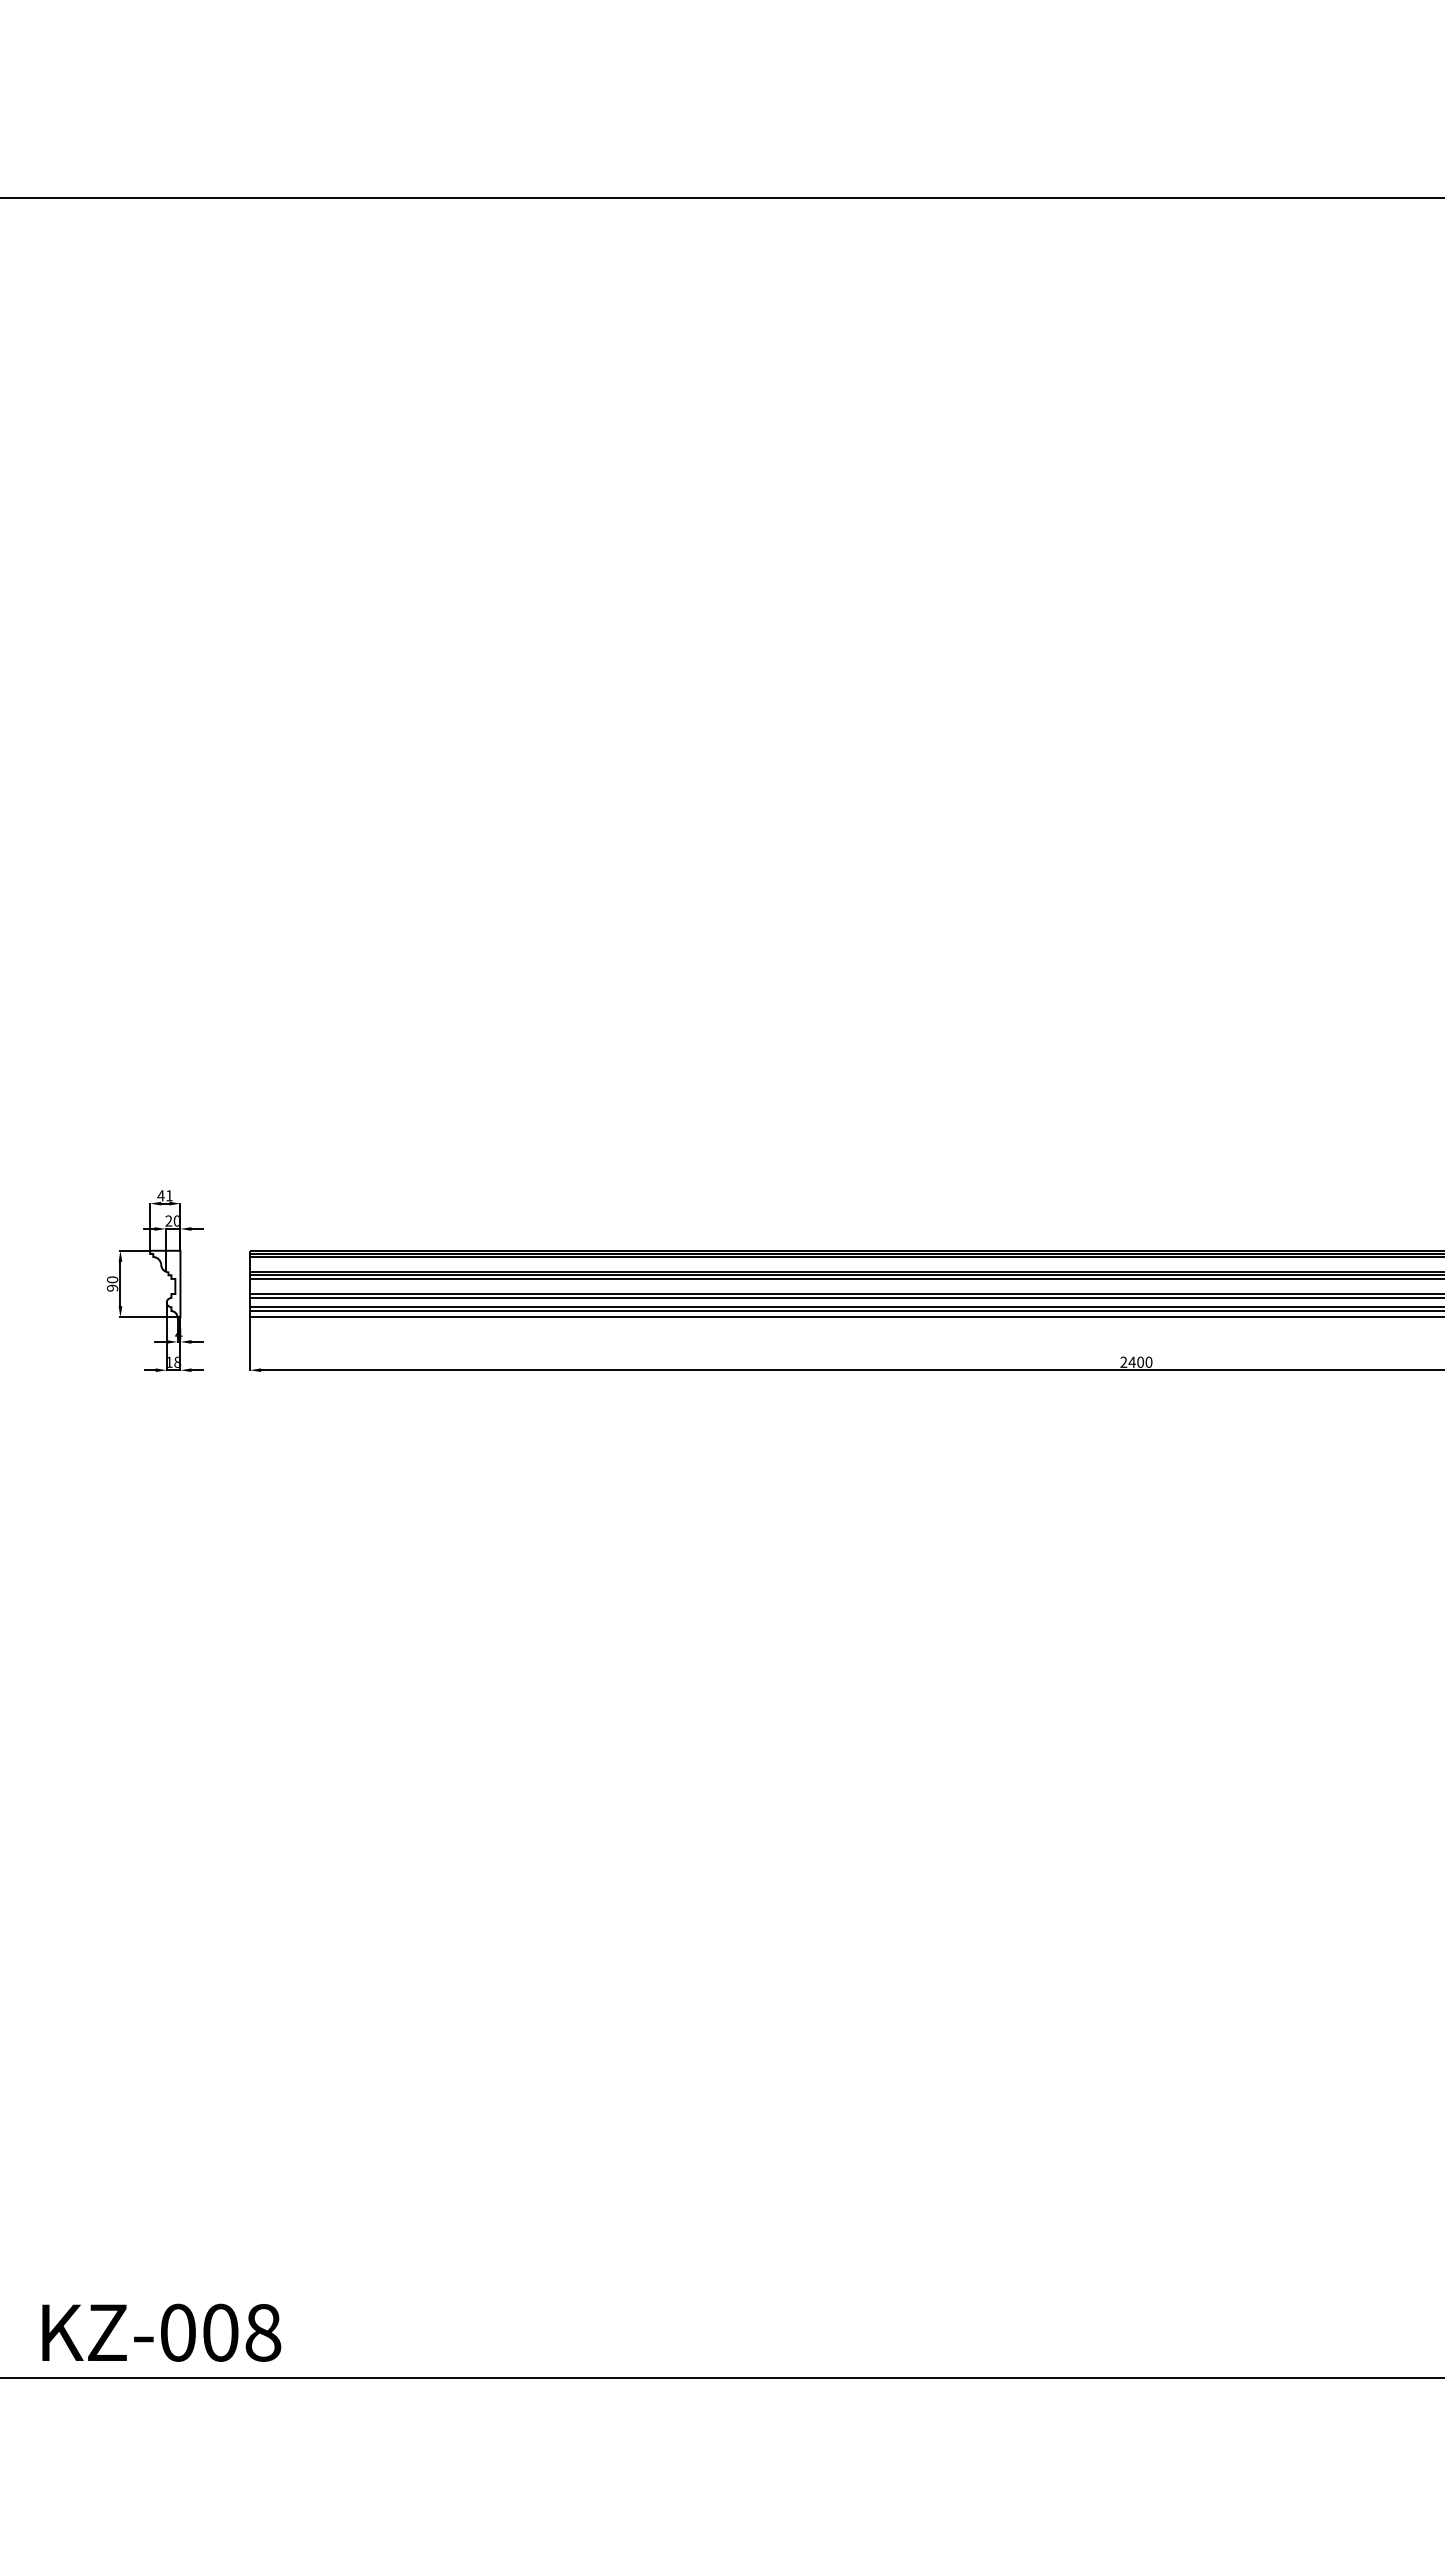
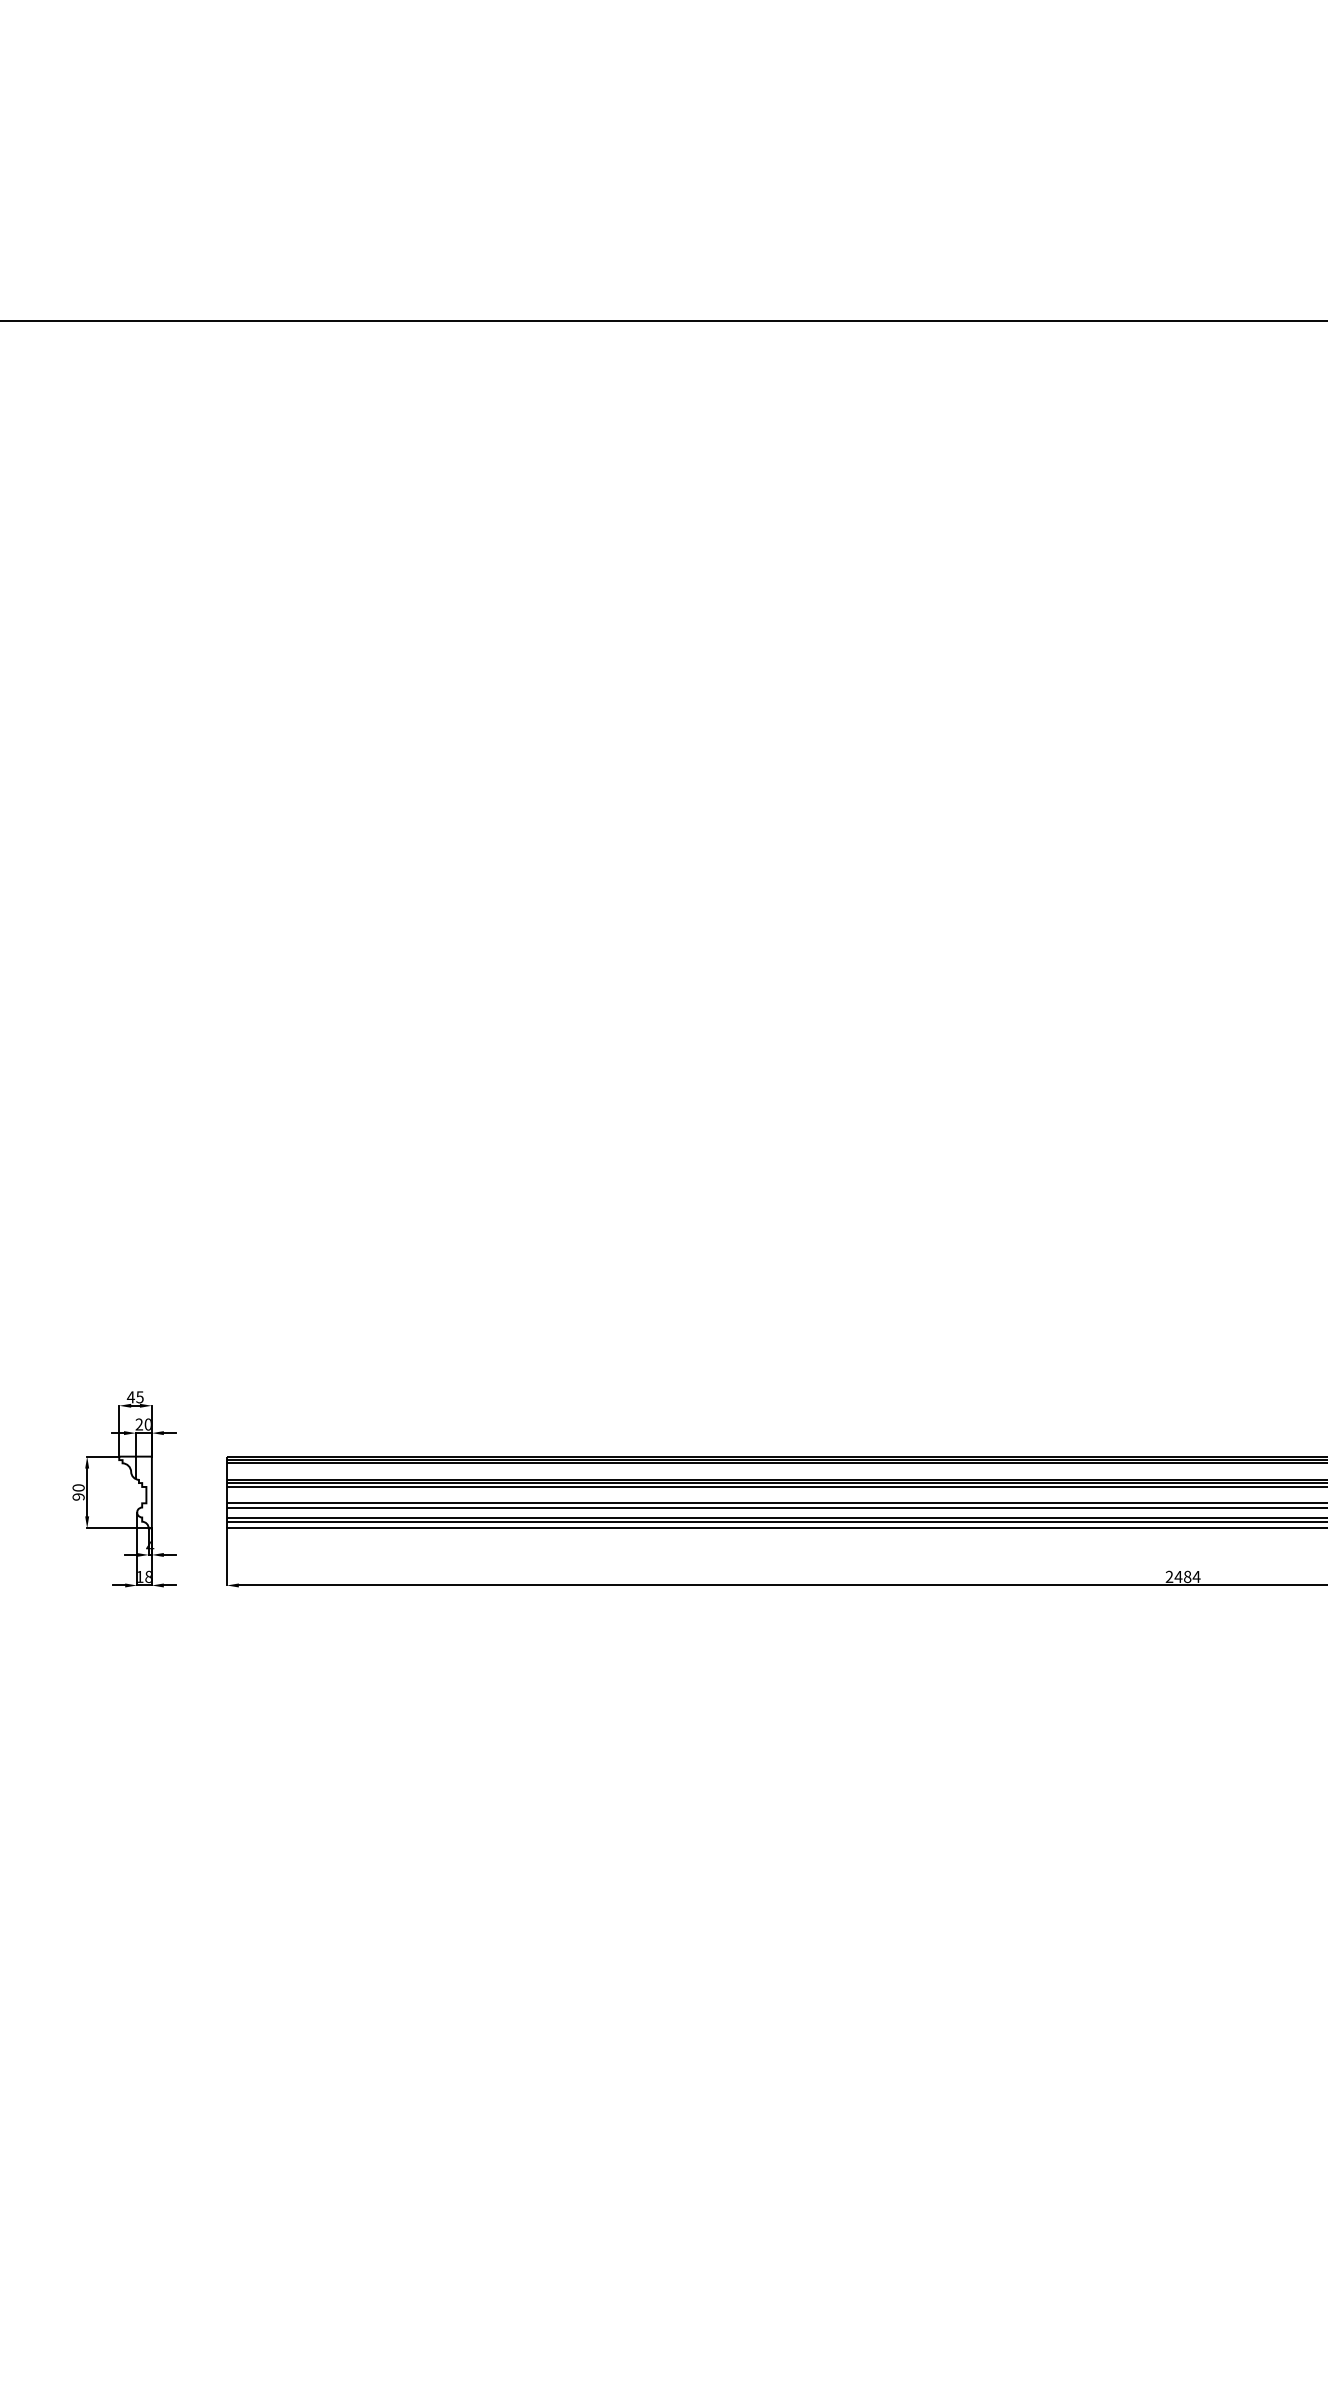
text: (169, 1195) -> (140, 1396), 41 -> 45
text: (1144, 1361) -> (1191, 1576), 2400 -> 2484

